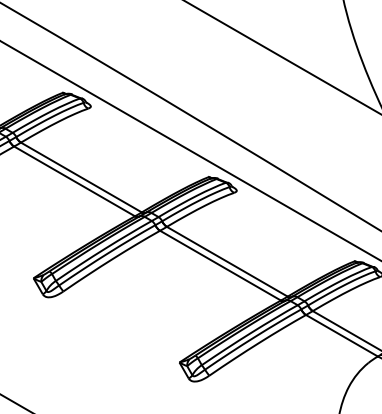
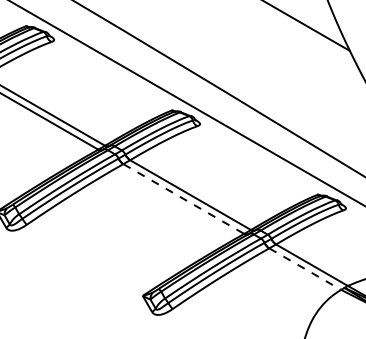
line: (220, 265) -> (183, 198), solid -> dashed
line: (342, 336) -> (305, 269), solid -> dashed

